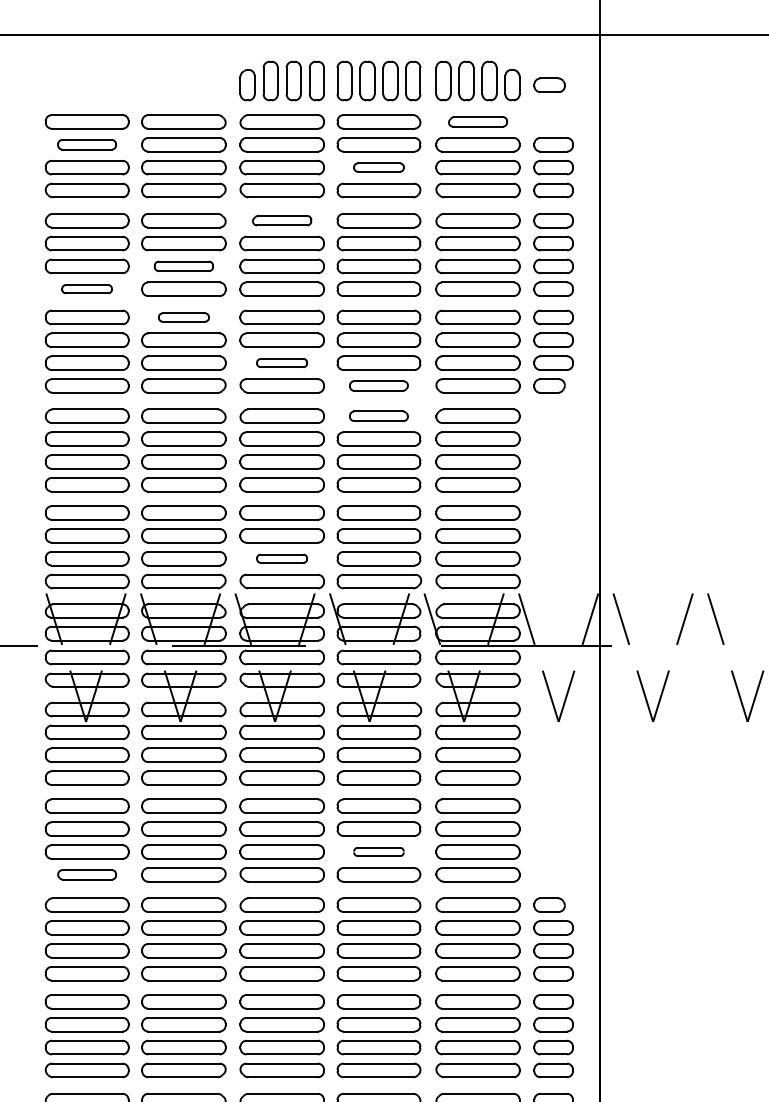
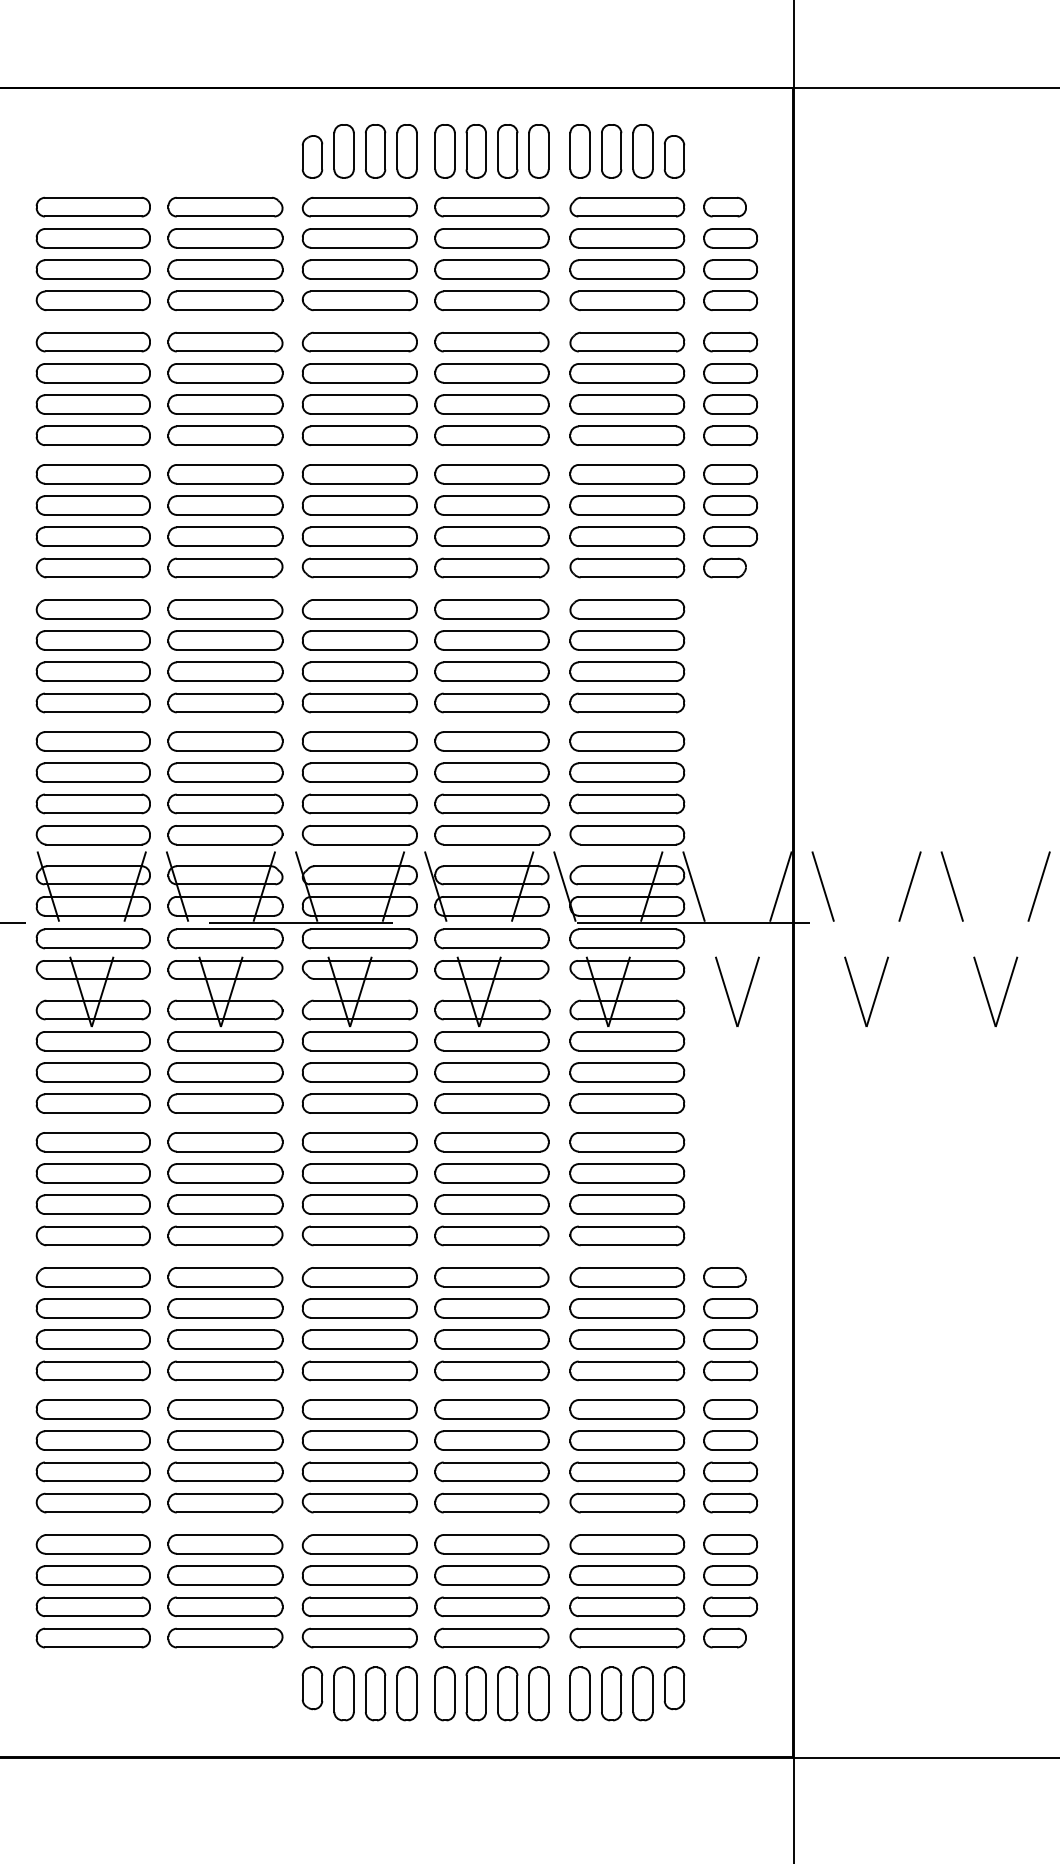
part: (549, 84) -> (724, 206), moved
part: (478, 121) -> (627, 206), size x1.43
part: (86, 144) -> (92, 238), size x1.43
part: (378, 167) -> (491, 269), size x1.67
part: (282, 220) -> (359, 341), size x1.43
part: (183, 266) -> (225, 404), size x1.43
part: (86, 289) -> (92, 435), size x1.67
part: (183, 317) -> (225, 474), size x1.67
part: (282, 362) -> (359, 536), size x1.67
part: (378, 385) -> (491, 567), size x1.43
part: (378, 416) -> (491, 609), size x1.43
part: (282, 558) -> (359, 803), size x1.67
part: (378, 851) -> (491, 1204), size x1.67
part: (86, 874) -> (92, 1235), size x1.43

